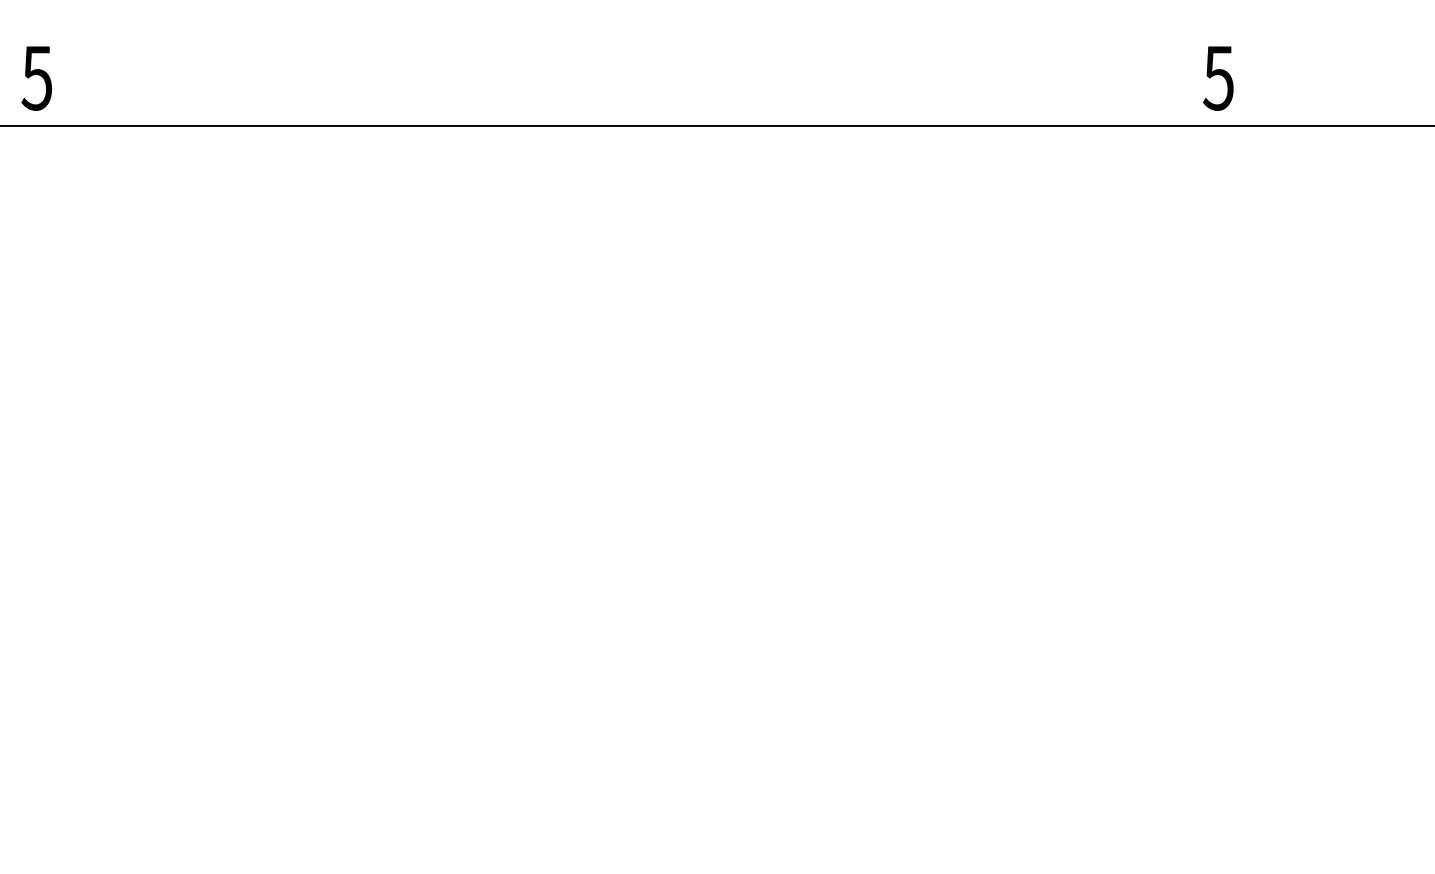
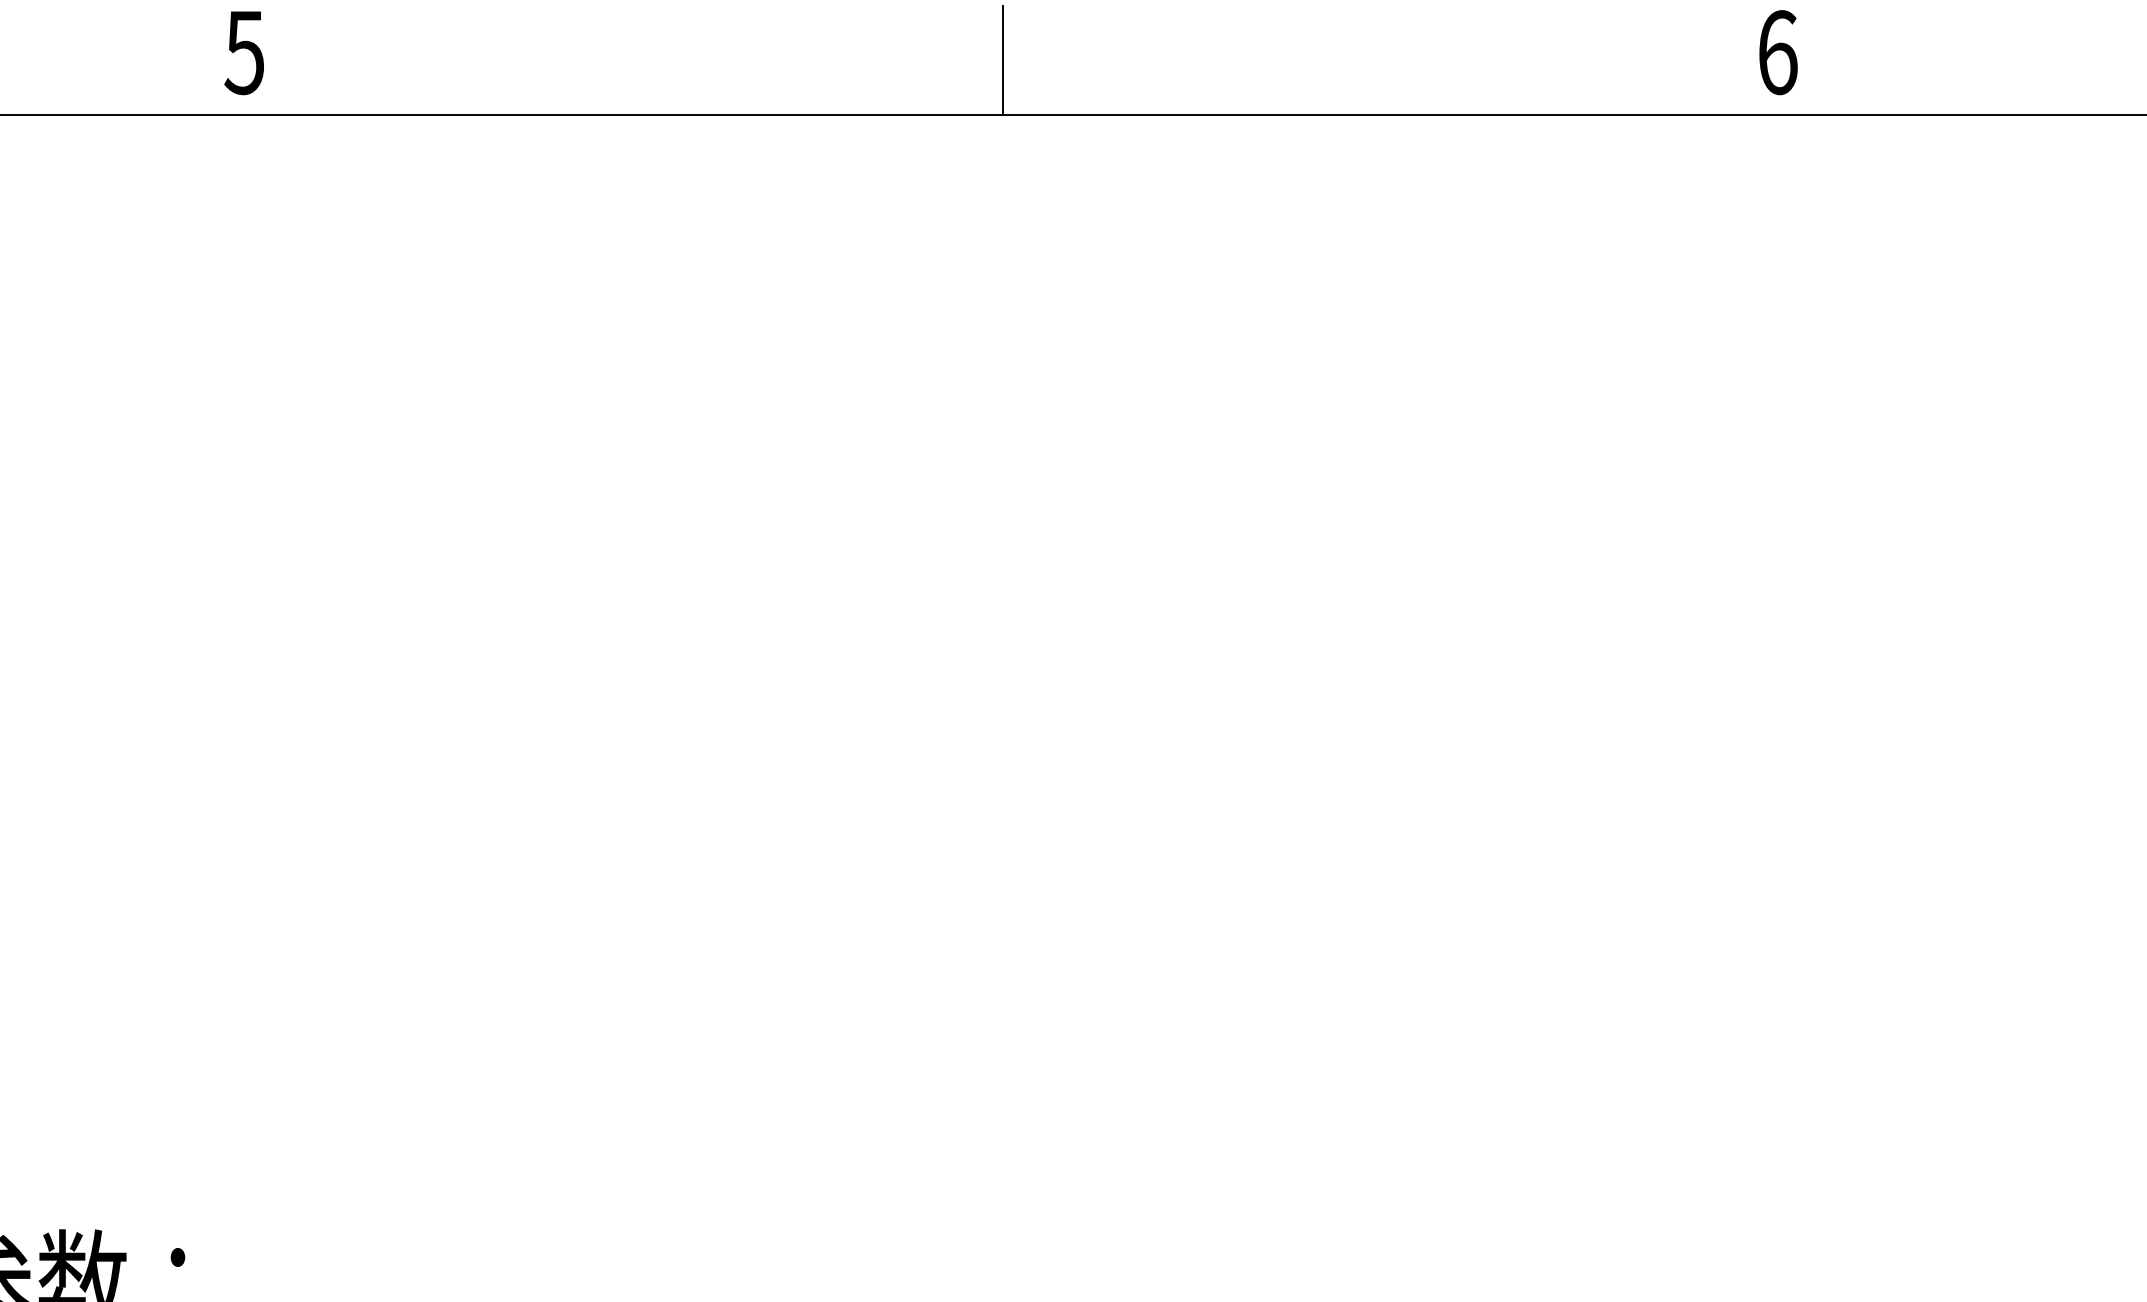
text: (1218, 78) -> (1777, 52), 5 -> 6
line: (621, 84) -> (1002, 60), added

